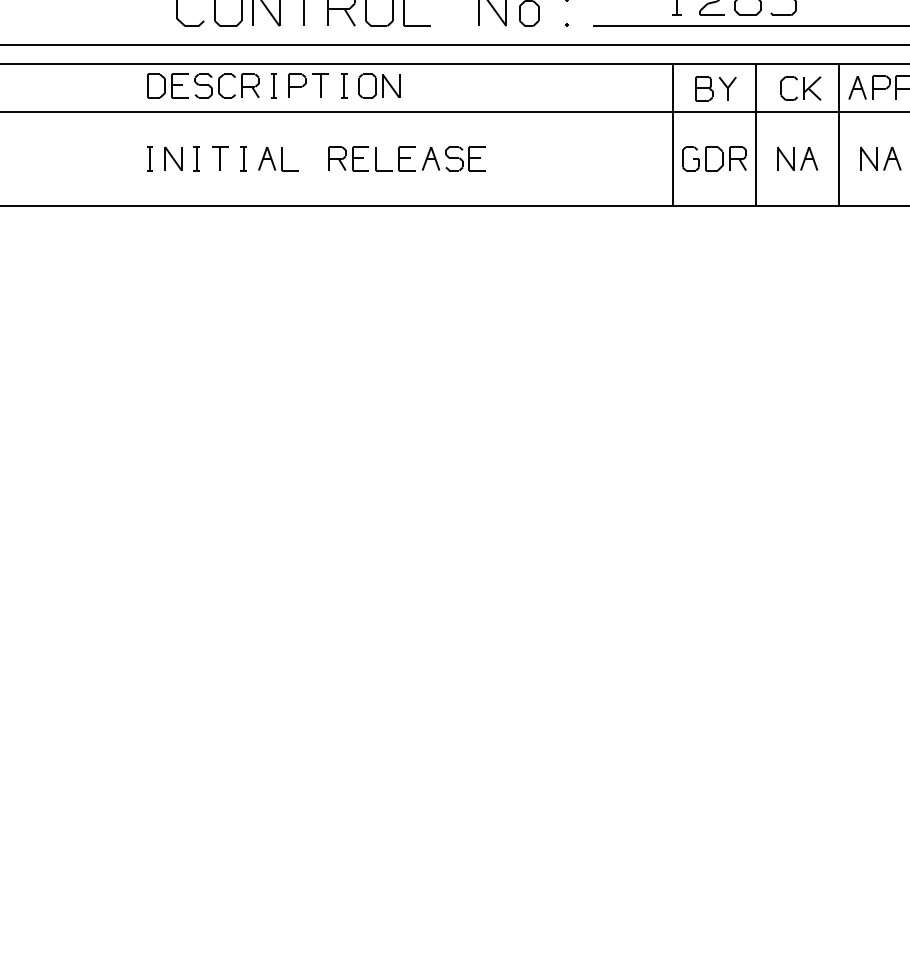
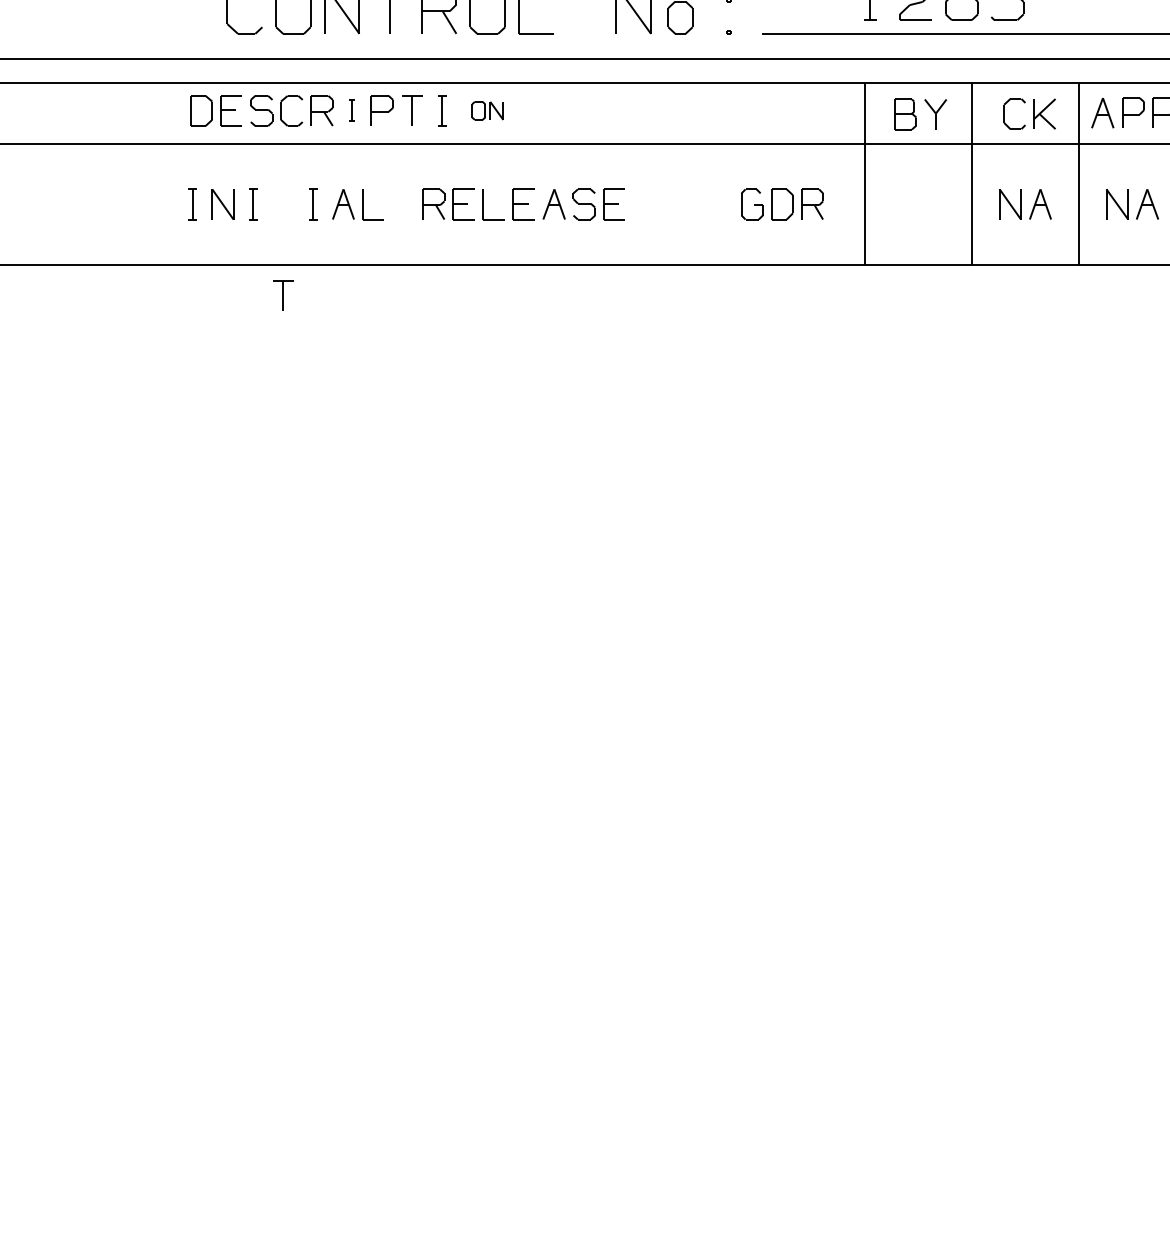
part: (273, 85) -> (351, 110), size x0.7
part: (379, 85) -> (487, 110), size x0.6
part: (220, 158) -> (283, 295), moved
part: (714, 158) -> (782, 204), moved

